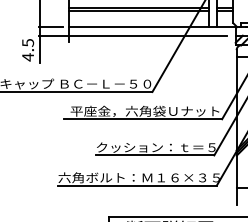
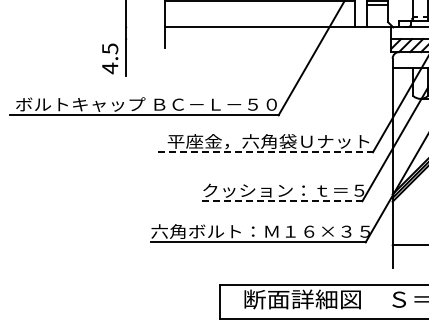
line: (138, 10) -> (259, 5), removed
line: (50, 27) -> (140, 27), removed
line: (132, 35) -> (251, 39), removed
line: (143, 119) -> (266, 152), solid -> dashed
line: (155, 155) -> (282, 201), solid -> dashed

